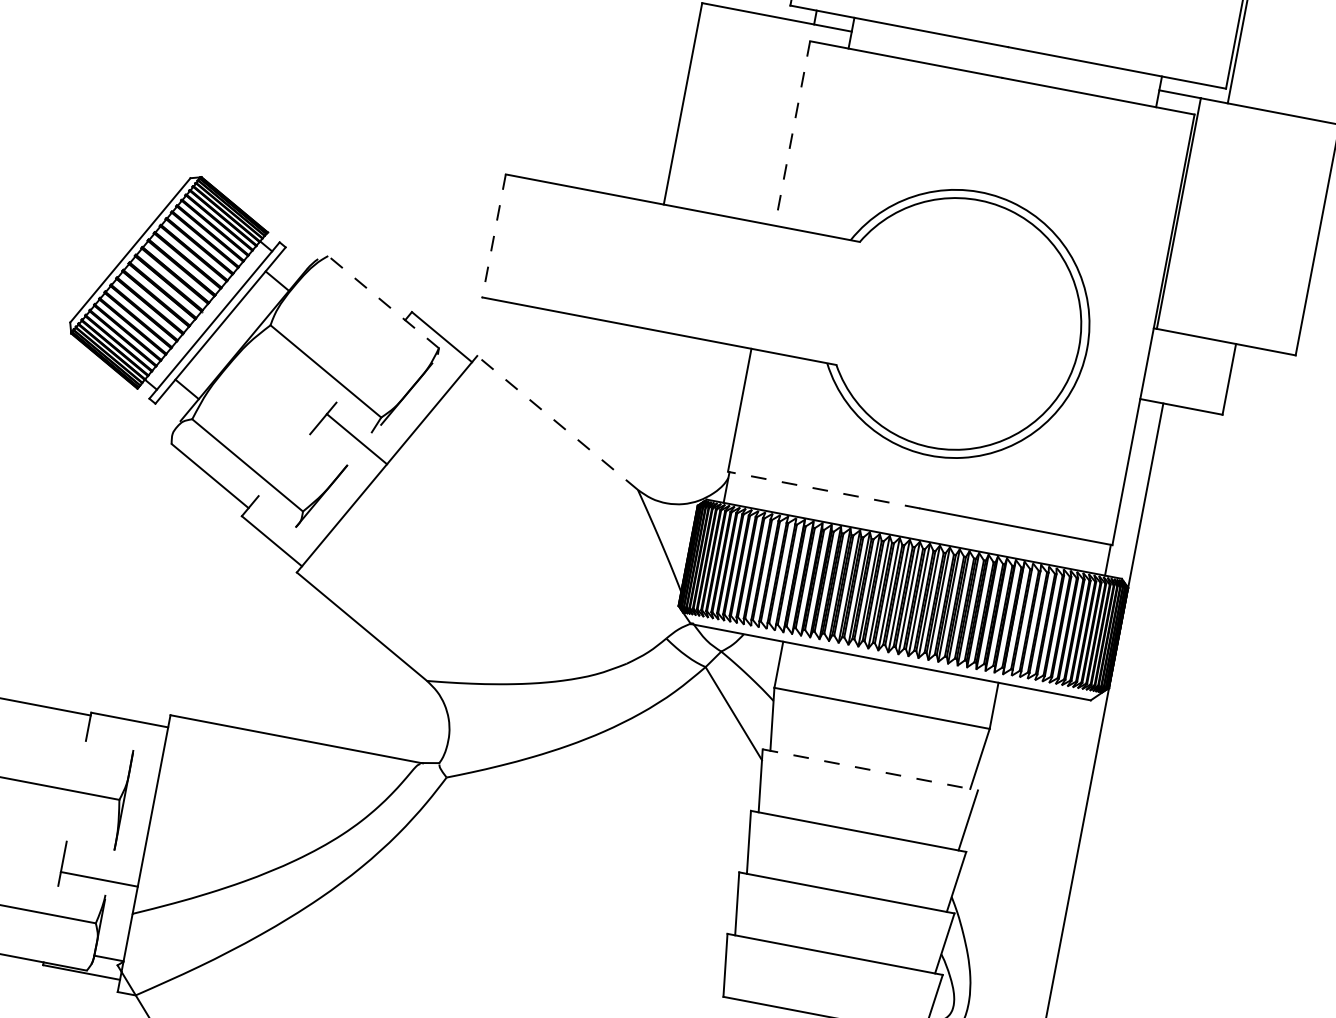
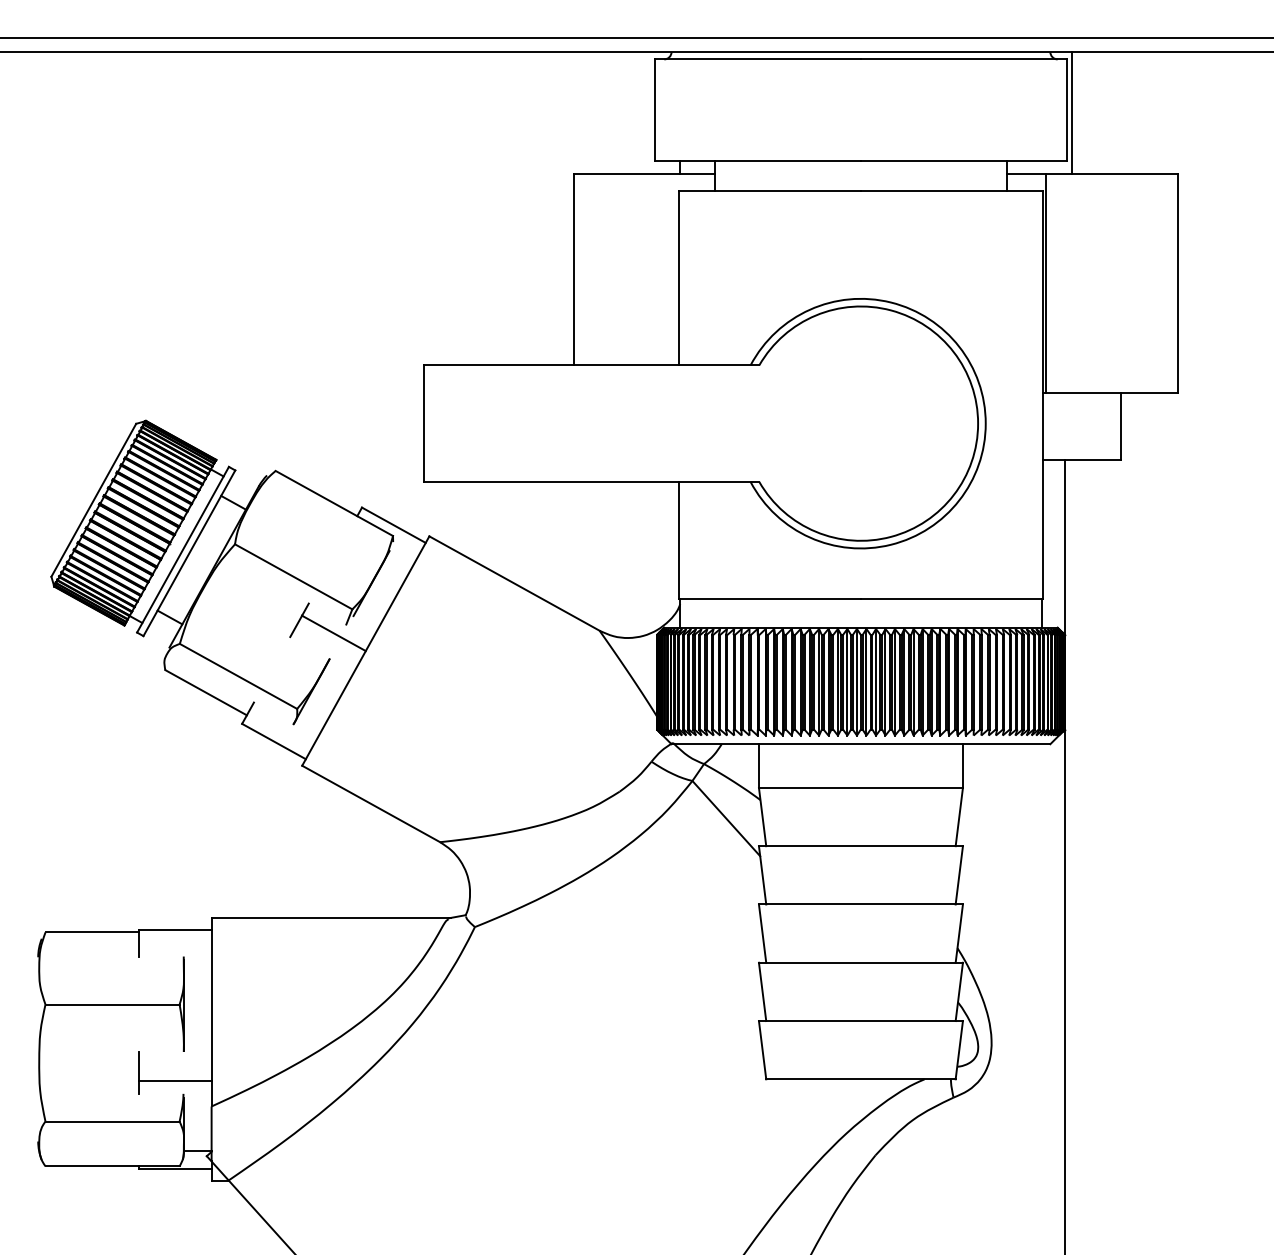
line: (792, 134) -> (678, 278), dashed -> solid
line: (493, 236) -> (423, 424), dashed -> solid
line: (382, 302) -> (333, 503), dashed -> solid
line: (557, 422) -> (514, 583), dashed -> solid
line: (823, 490) -> (769, 598), dashed -> solid
line: (869, 770) -> (860, 846), dashed -> solid

